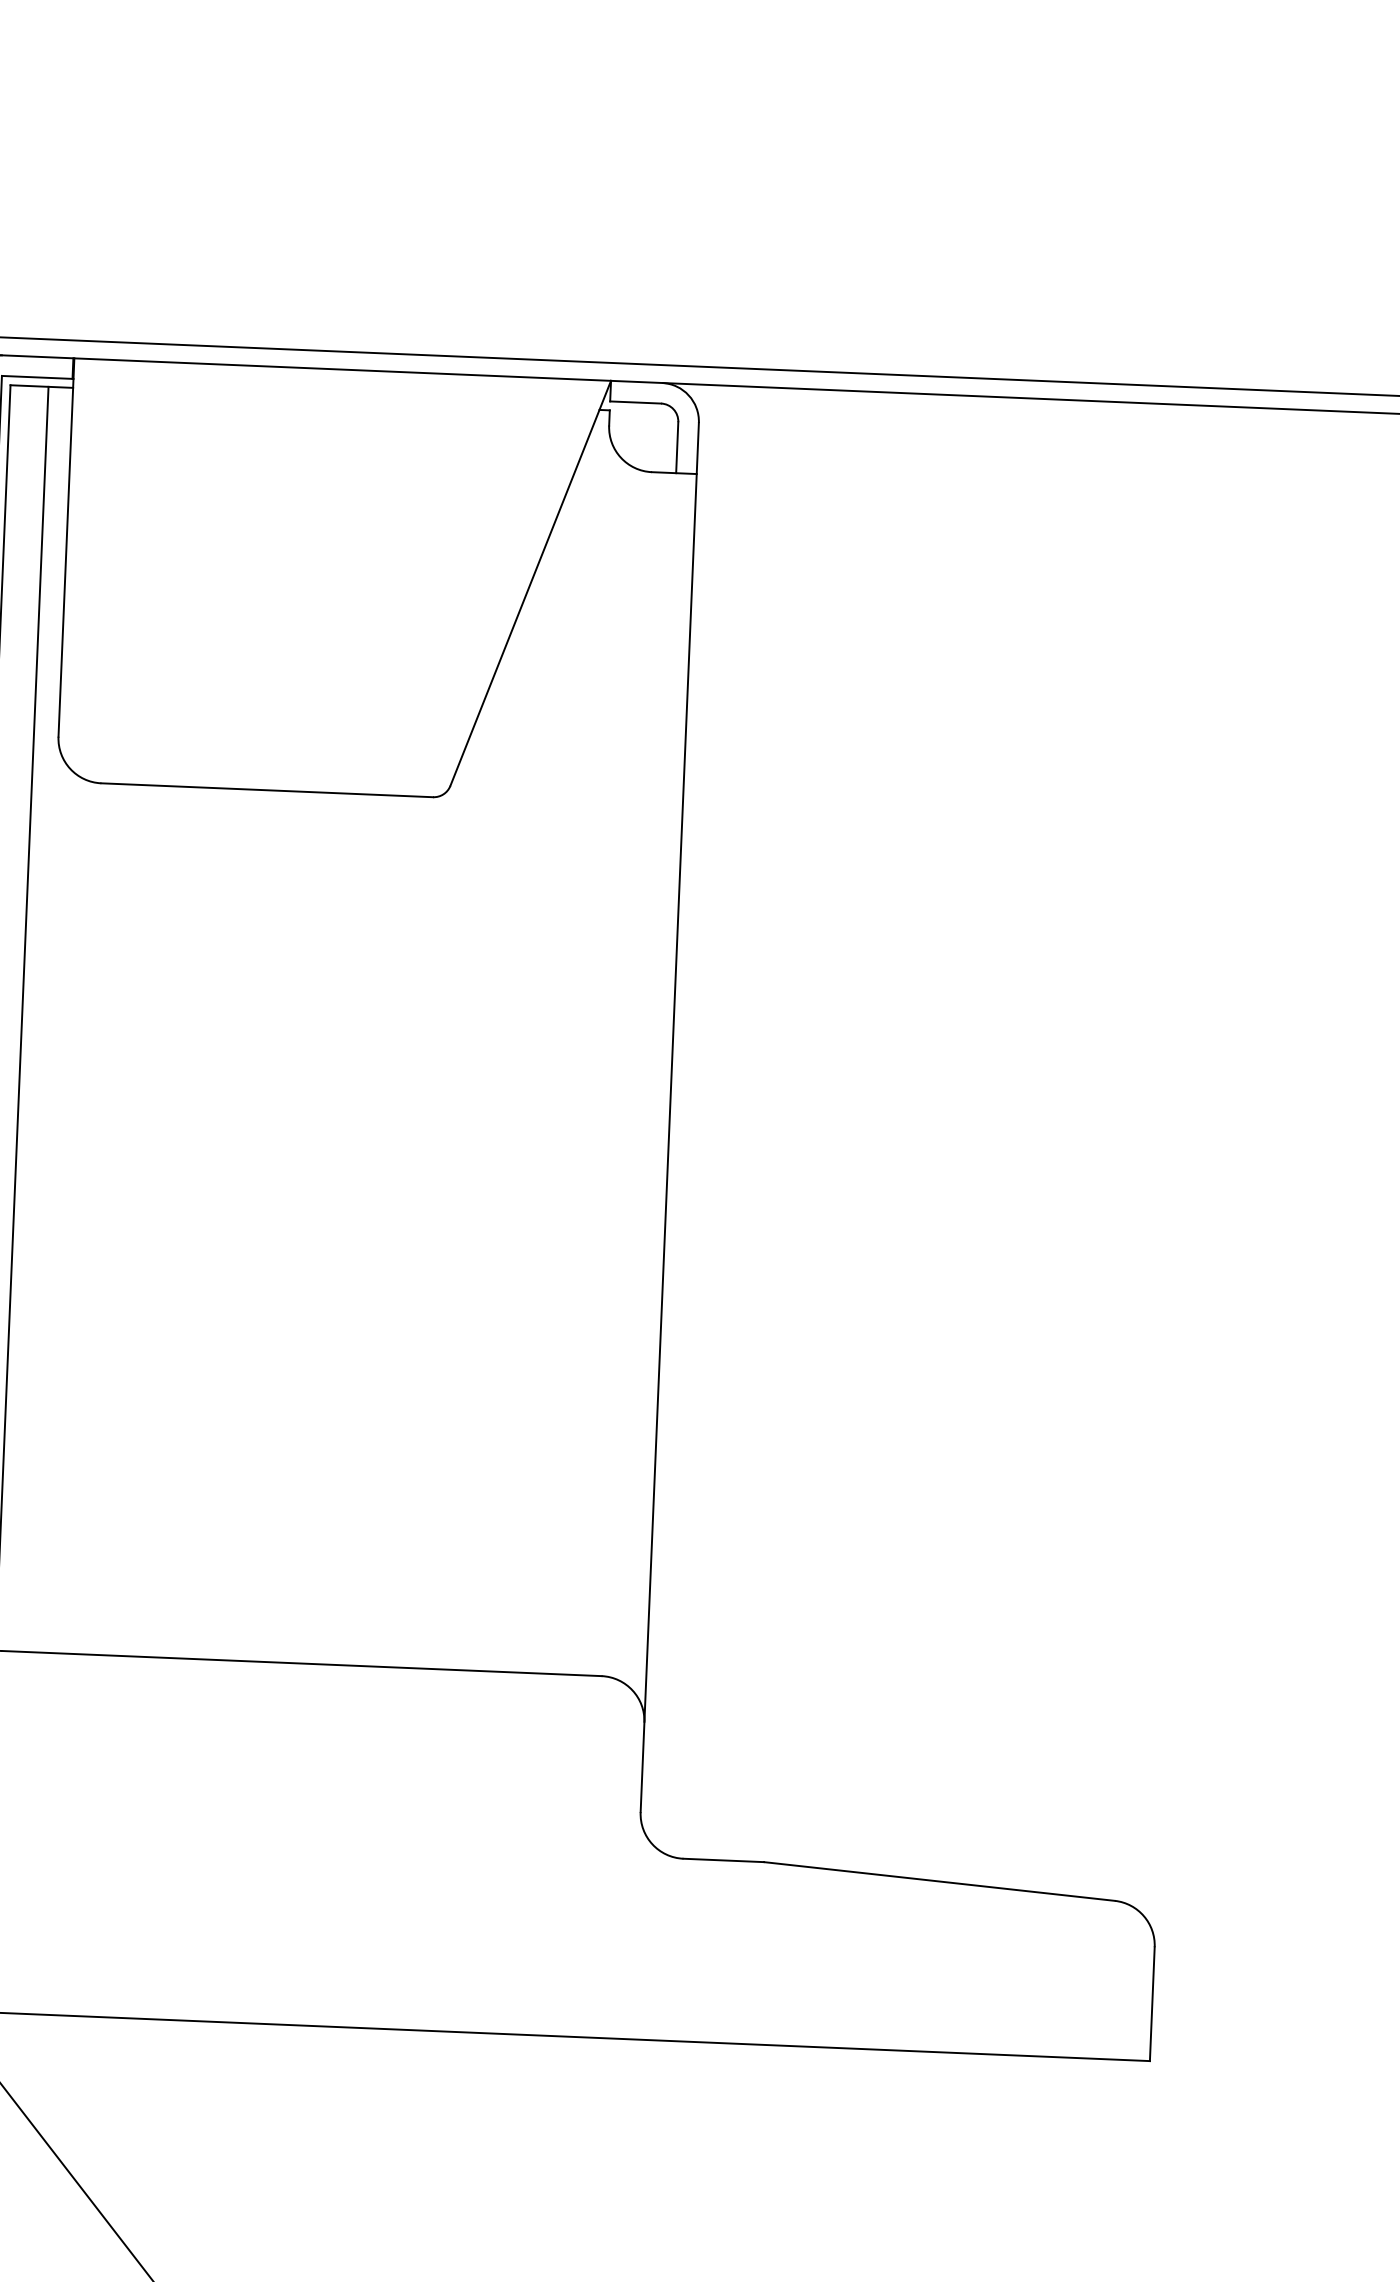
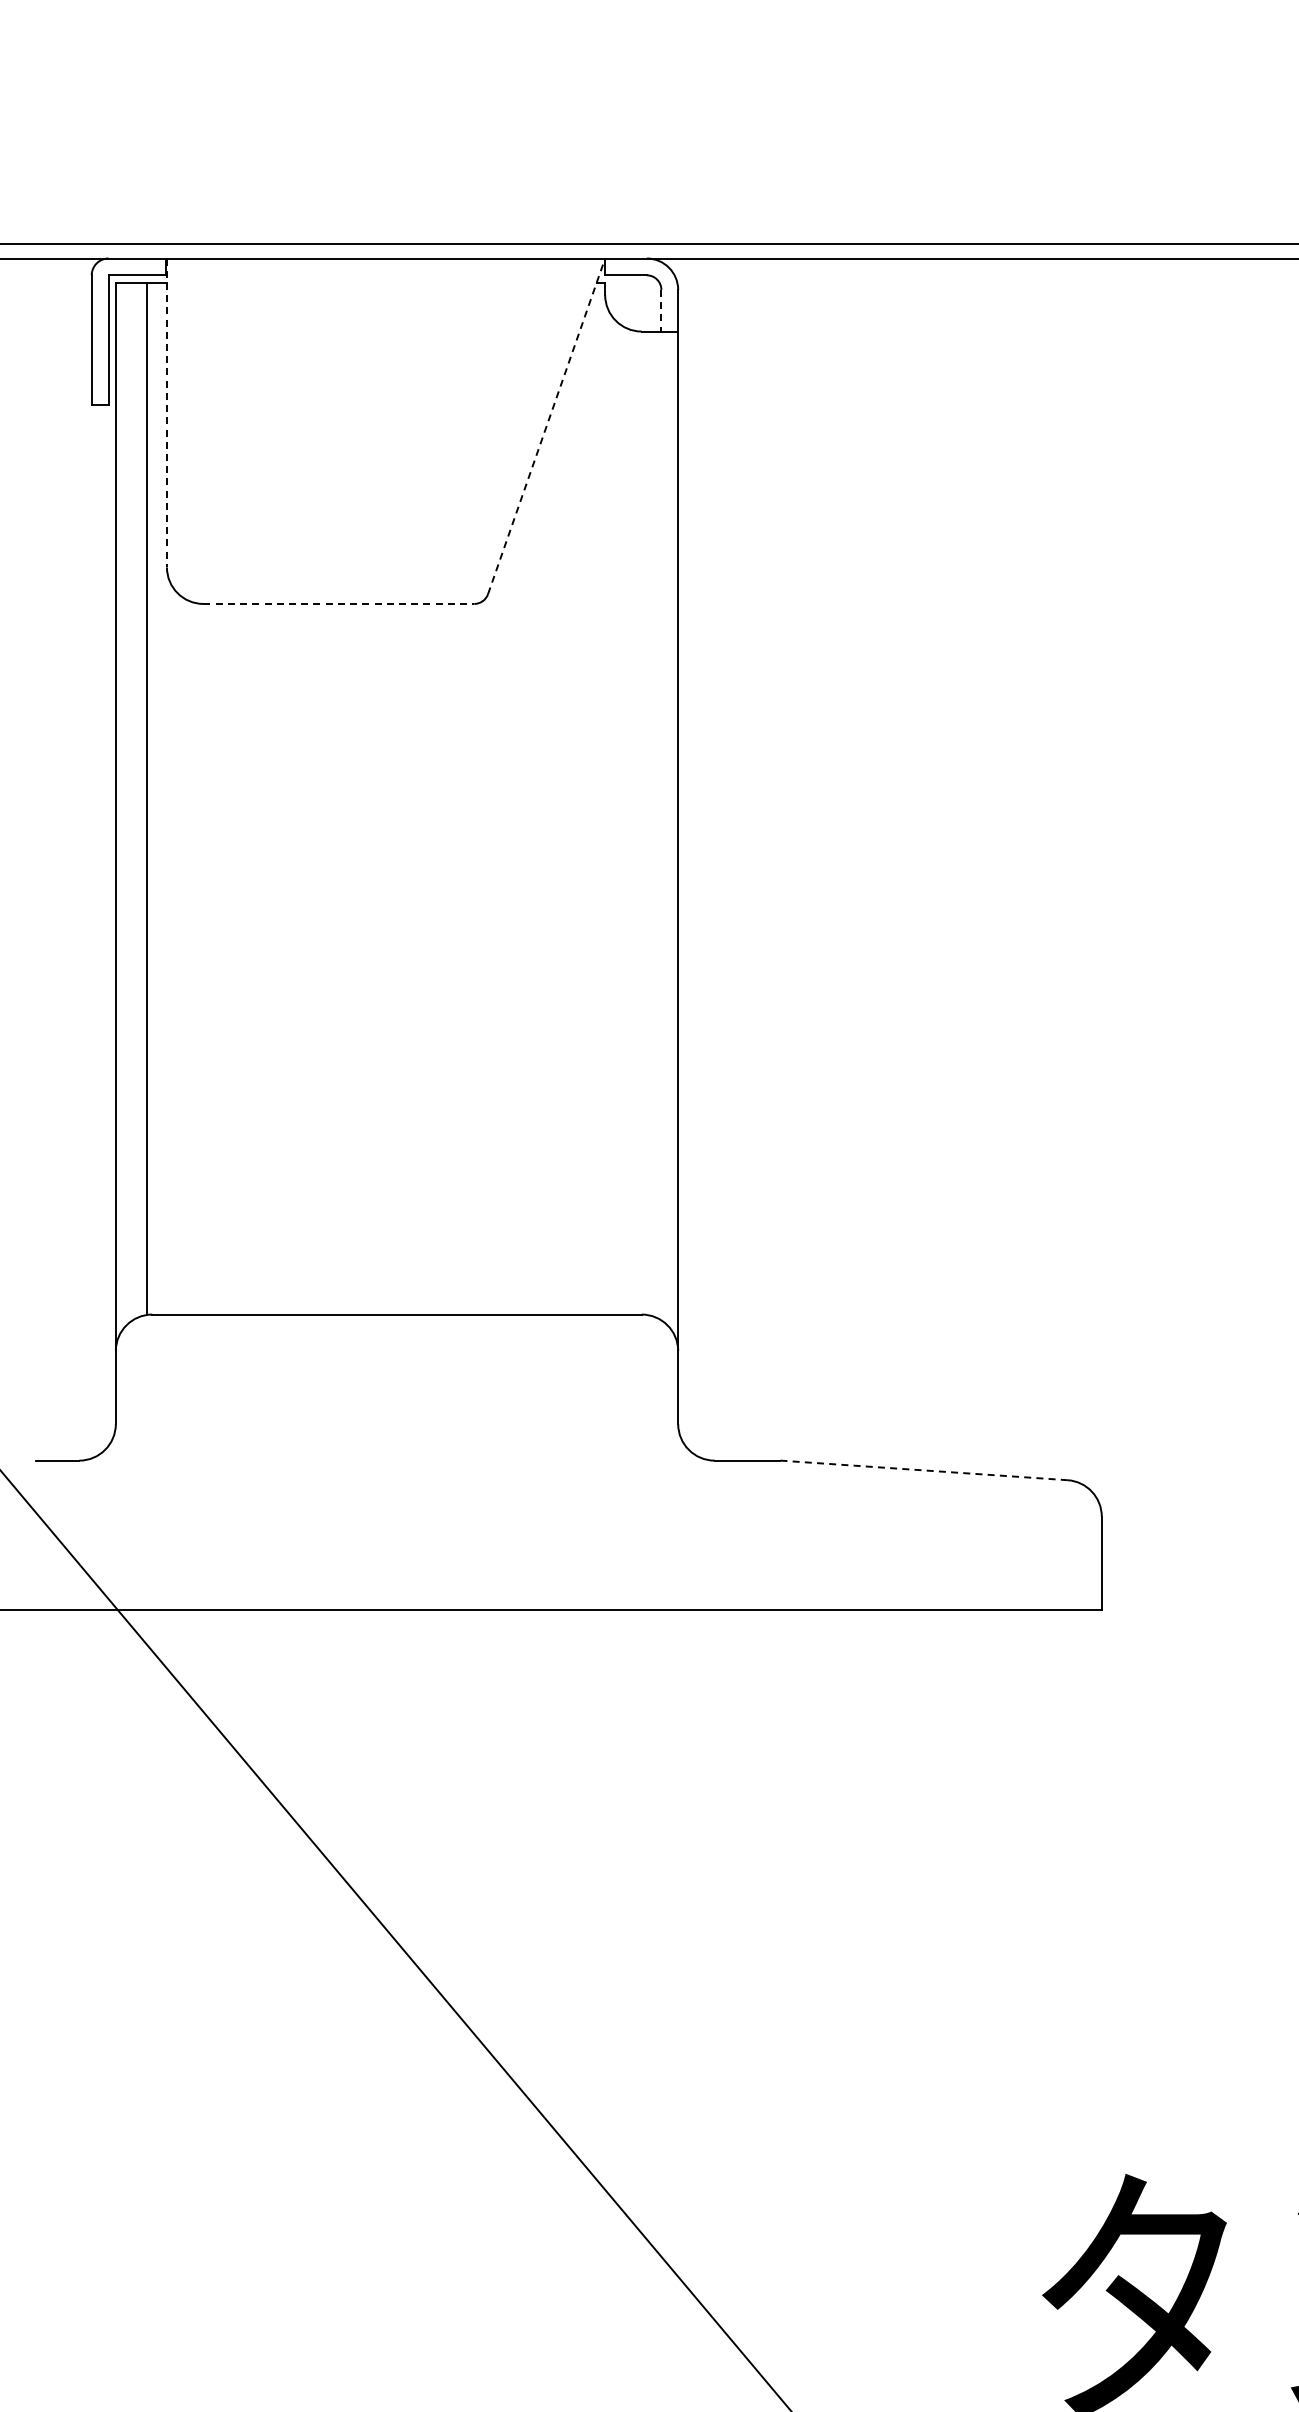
line: (677, 447) -> (661, 310), solid -> dashed
line: (65, 548) -> (166, 413), solid -> dashed
line: (530, 583) -> (546, 426), solid -> dashed
line: (267, 789) -> (339, 603), solid -> dashed
line: (939, 1881) -> (924, 1470), solid -> dashed

